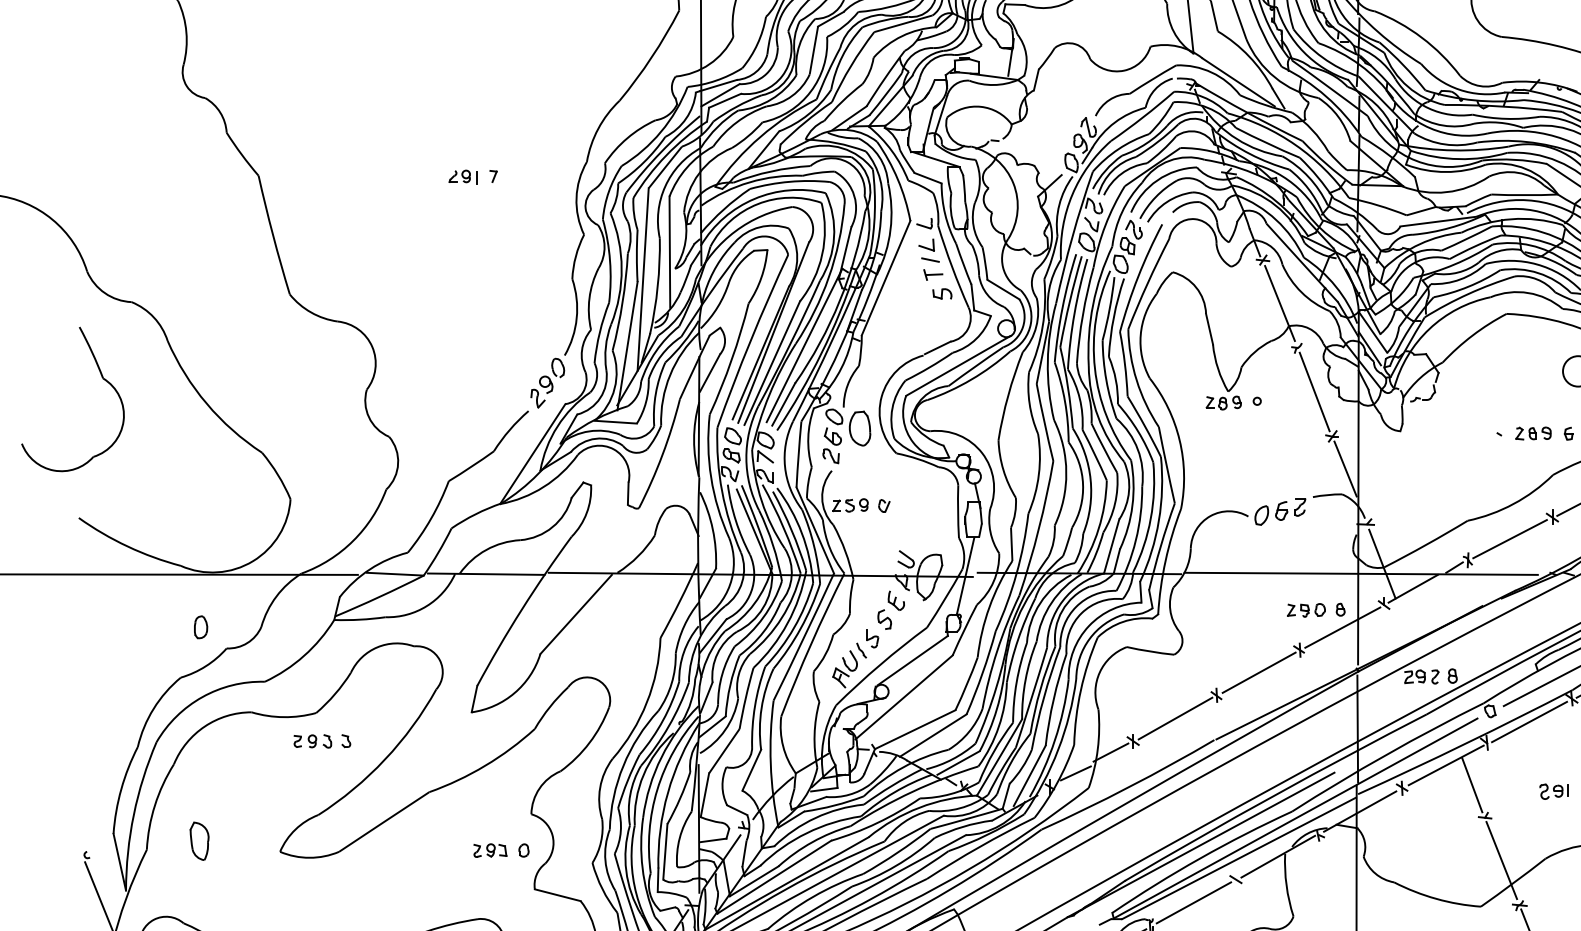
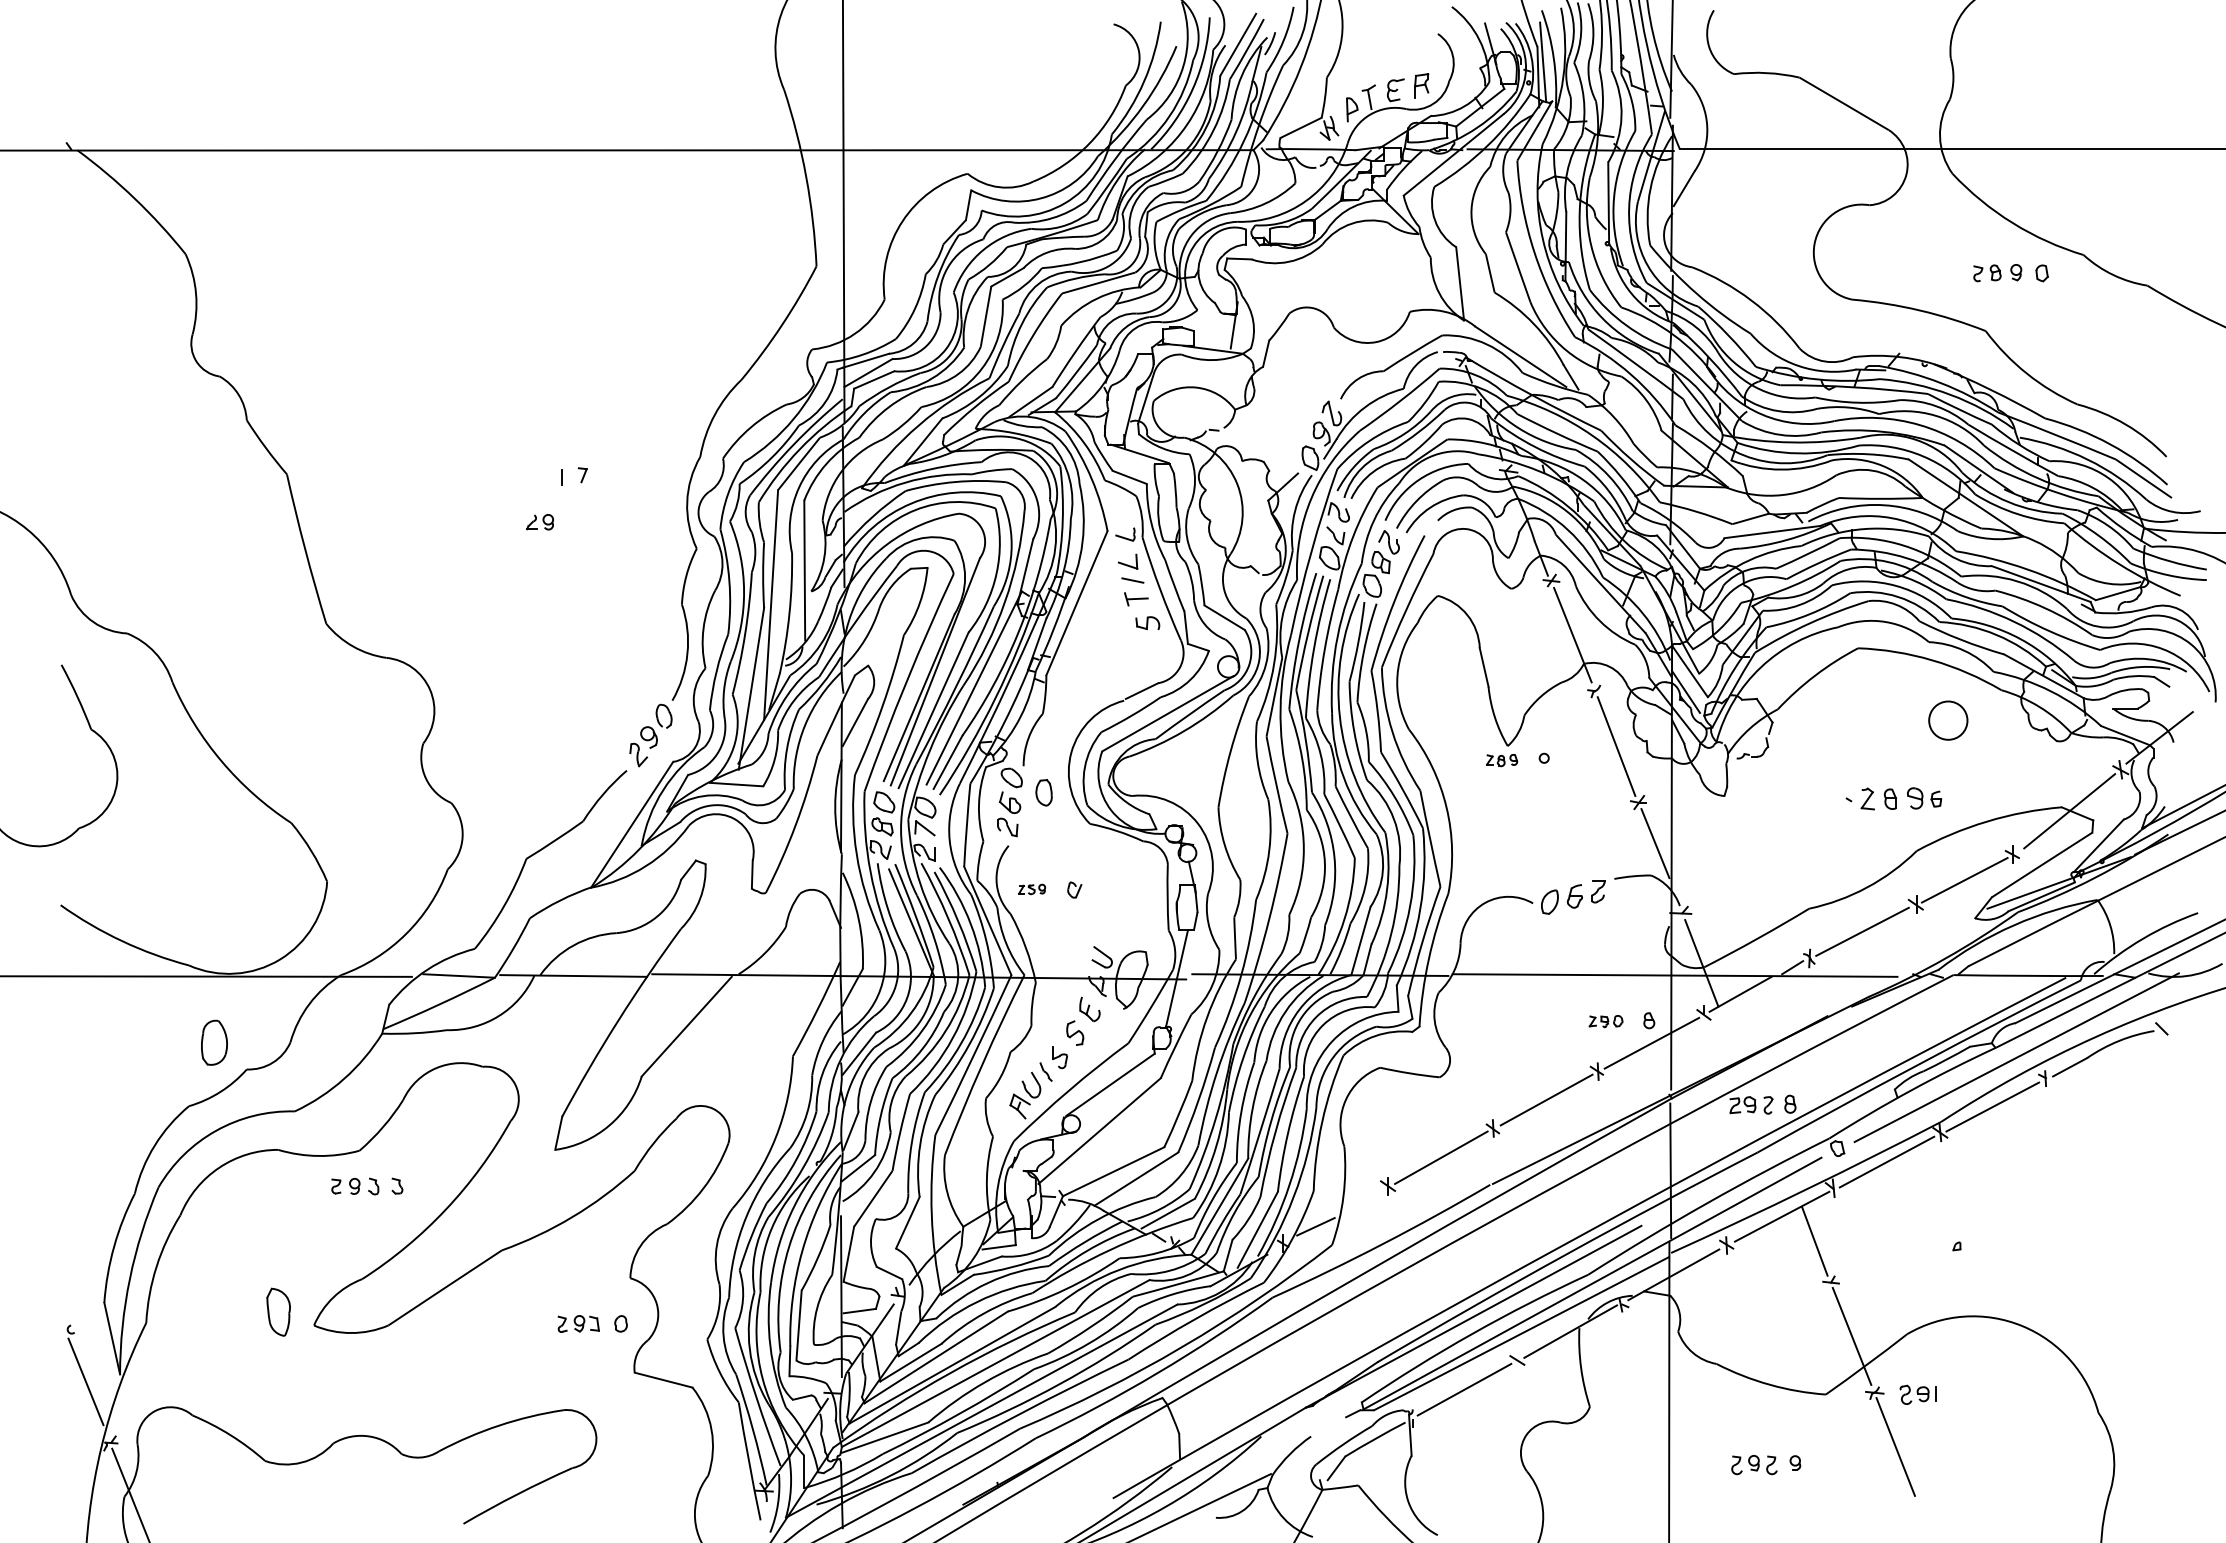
part: (459, 176) -> (539, 522), moved
part: (1223, 403) -> (1501, 760), size x0.7
part: (859, 428) -> (1043, 792), size x0.6
part: (1533, 433) -> (1891, 798), size x1.4
part: (849, 505) -> (1031, 889), size x0.6
part: (1305, 610) -> (1605, 1021), size x0.7
part: (201, 627) -> (214, 1042), size x1.6
line: (1110, 752) -> (1359, 1200), removed
part: (1553, 791) -> (1917, 1394), moved
part: (199, 840) -> (278, 1311), moved

